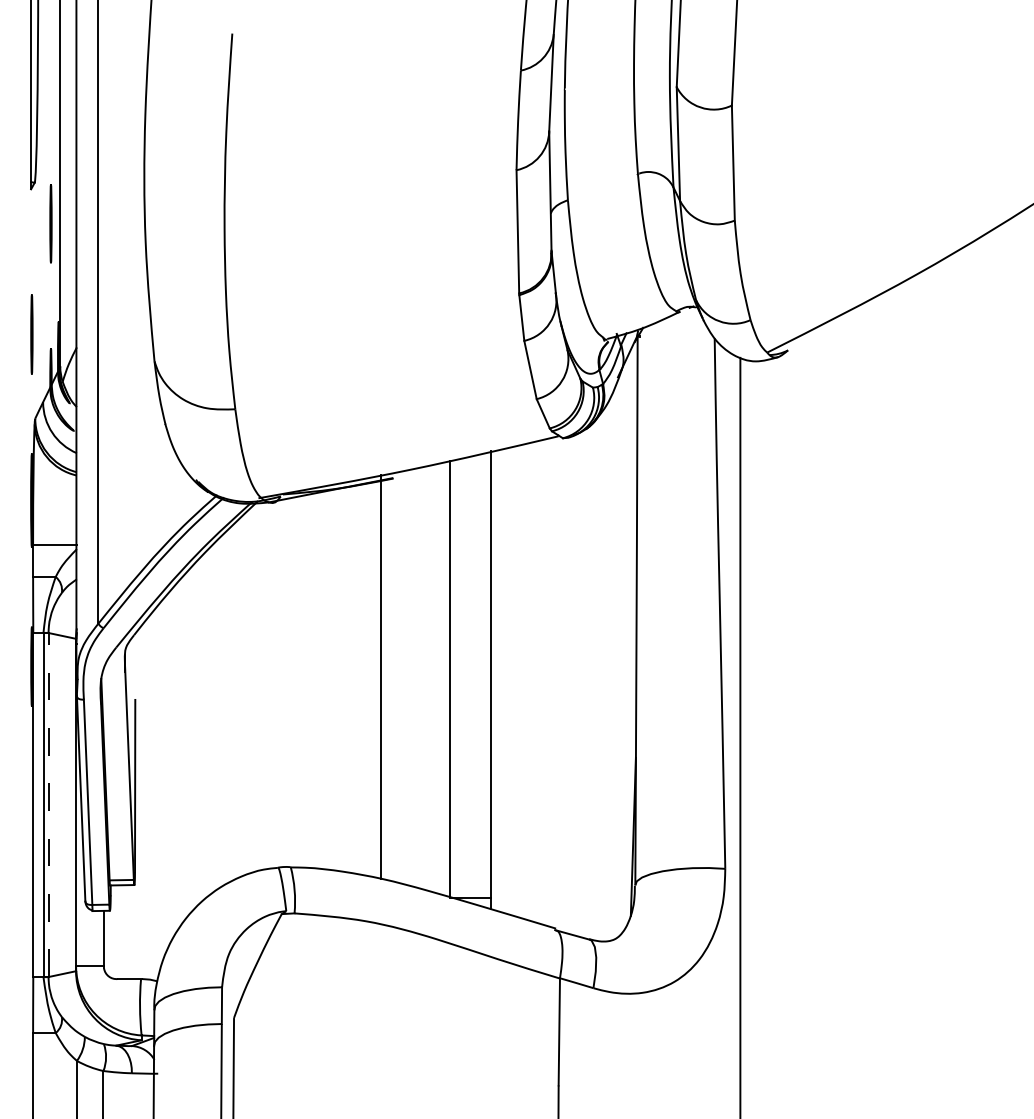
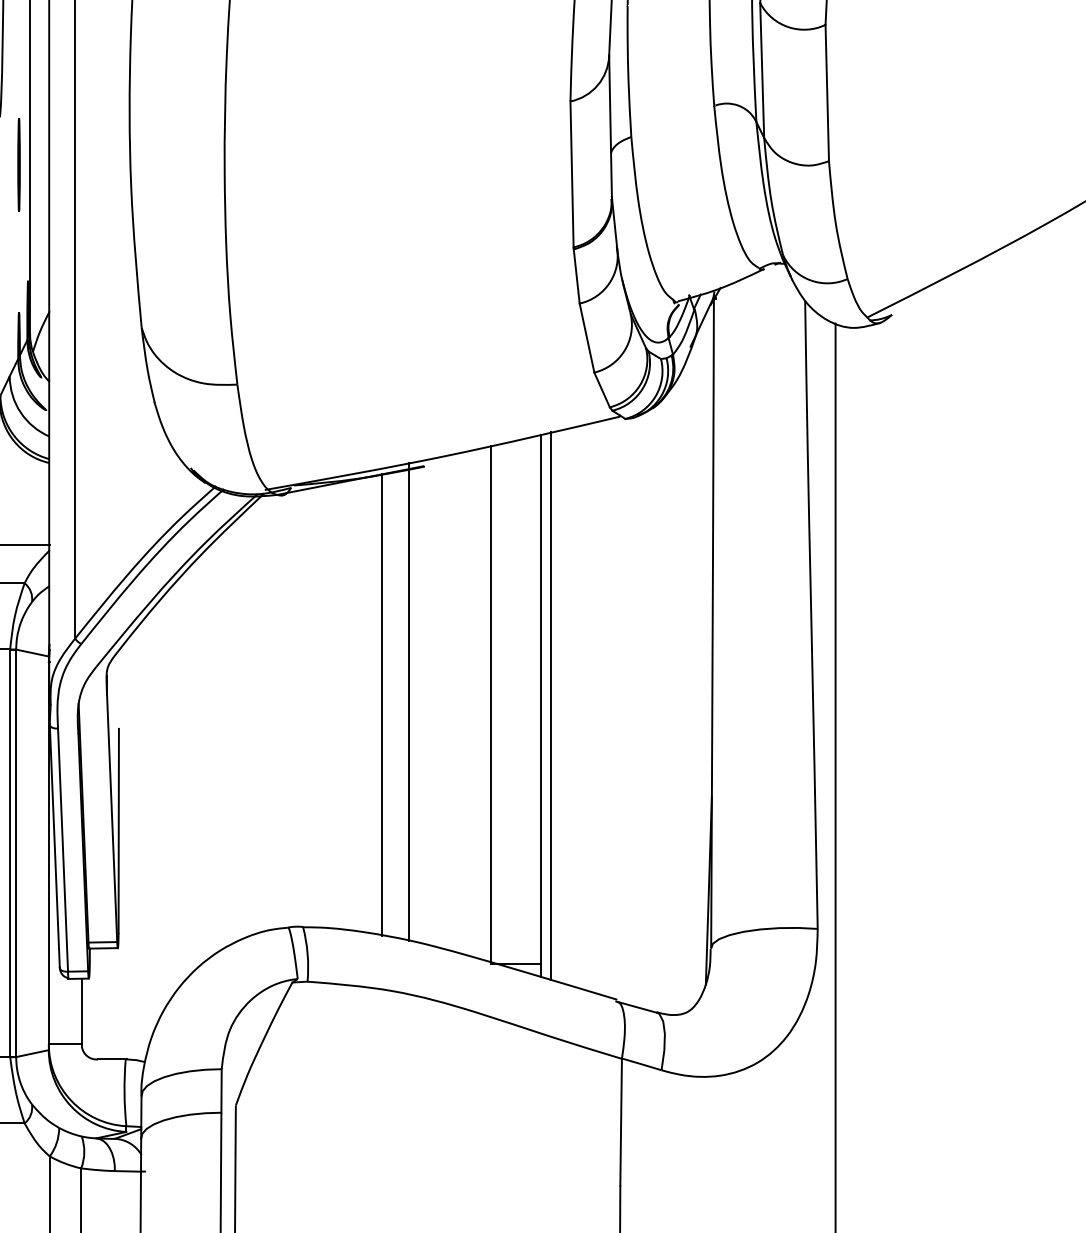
line: (357, 679) -> (382, 704), added
line: (500, 680) -> (551, 705), added
line: (48, 804) -> (16, 852), dashed -> solid

